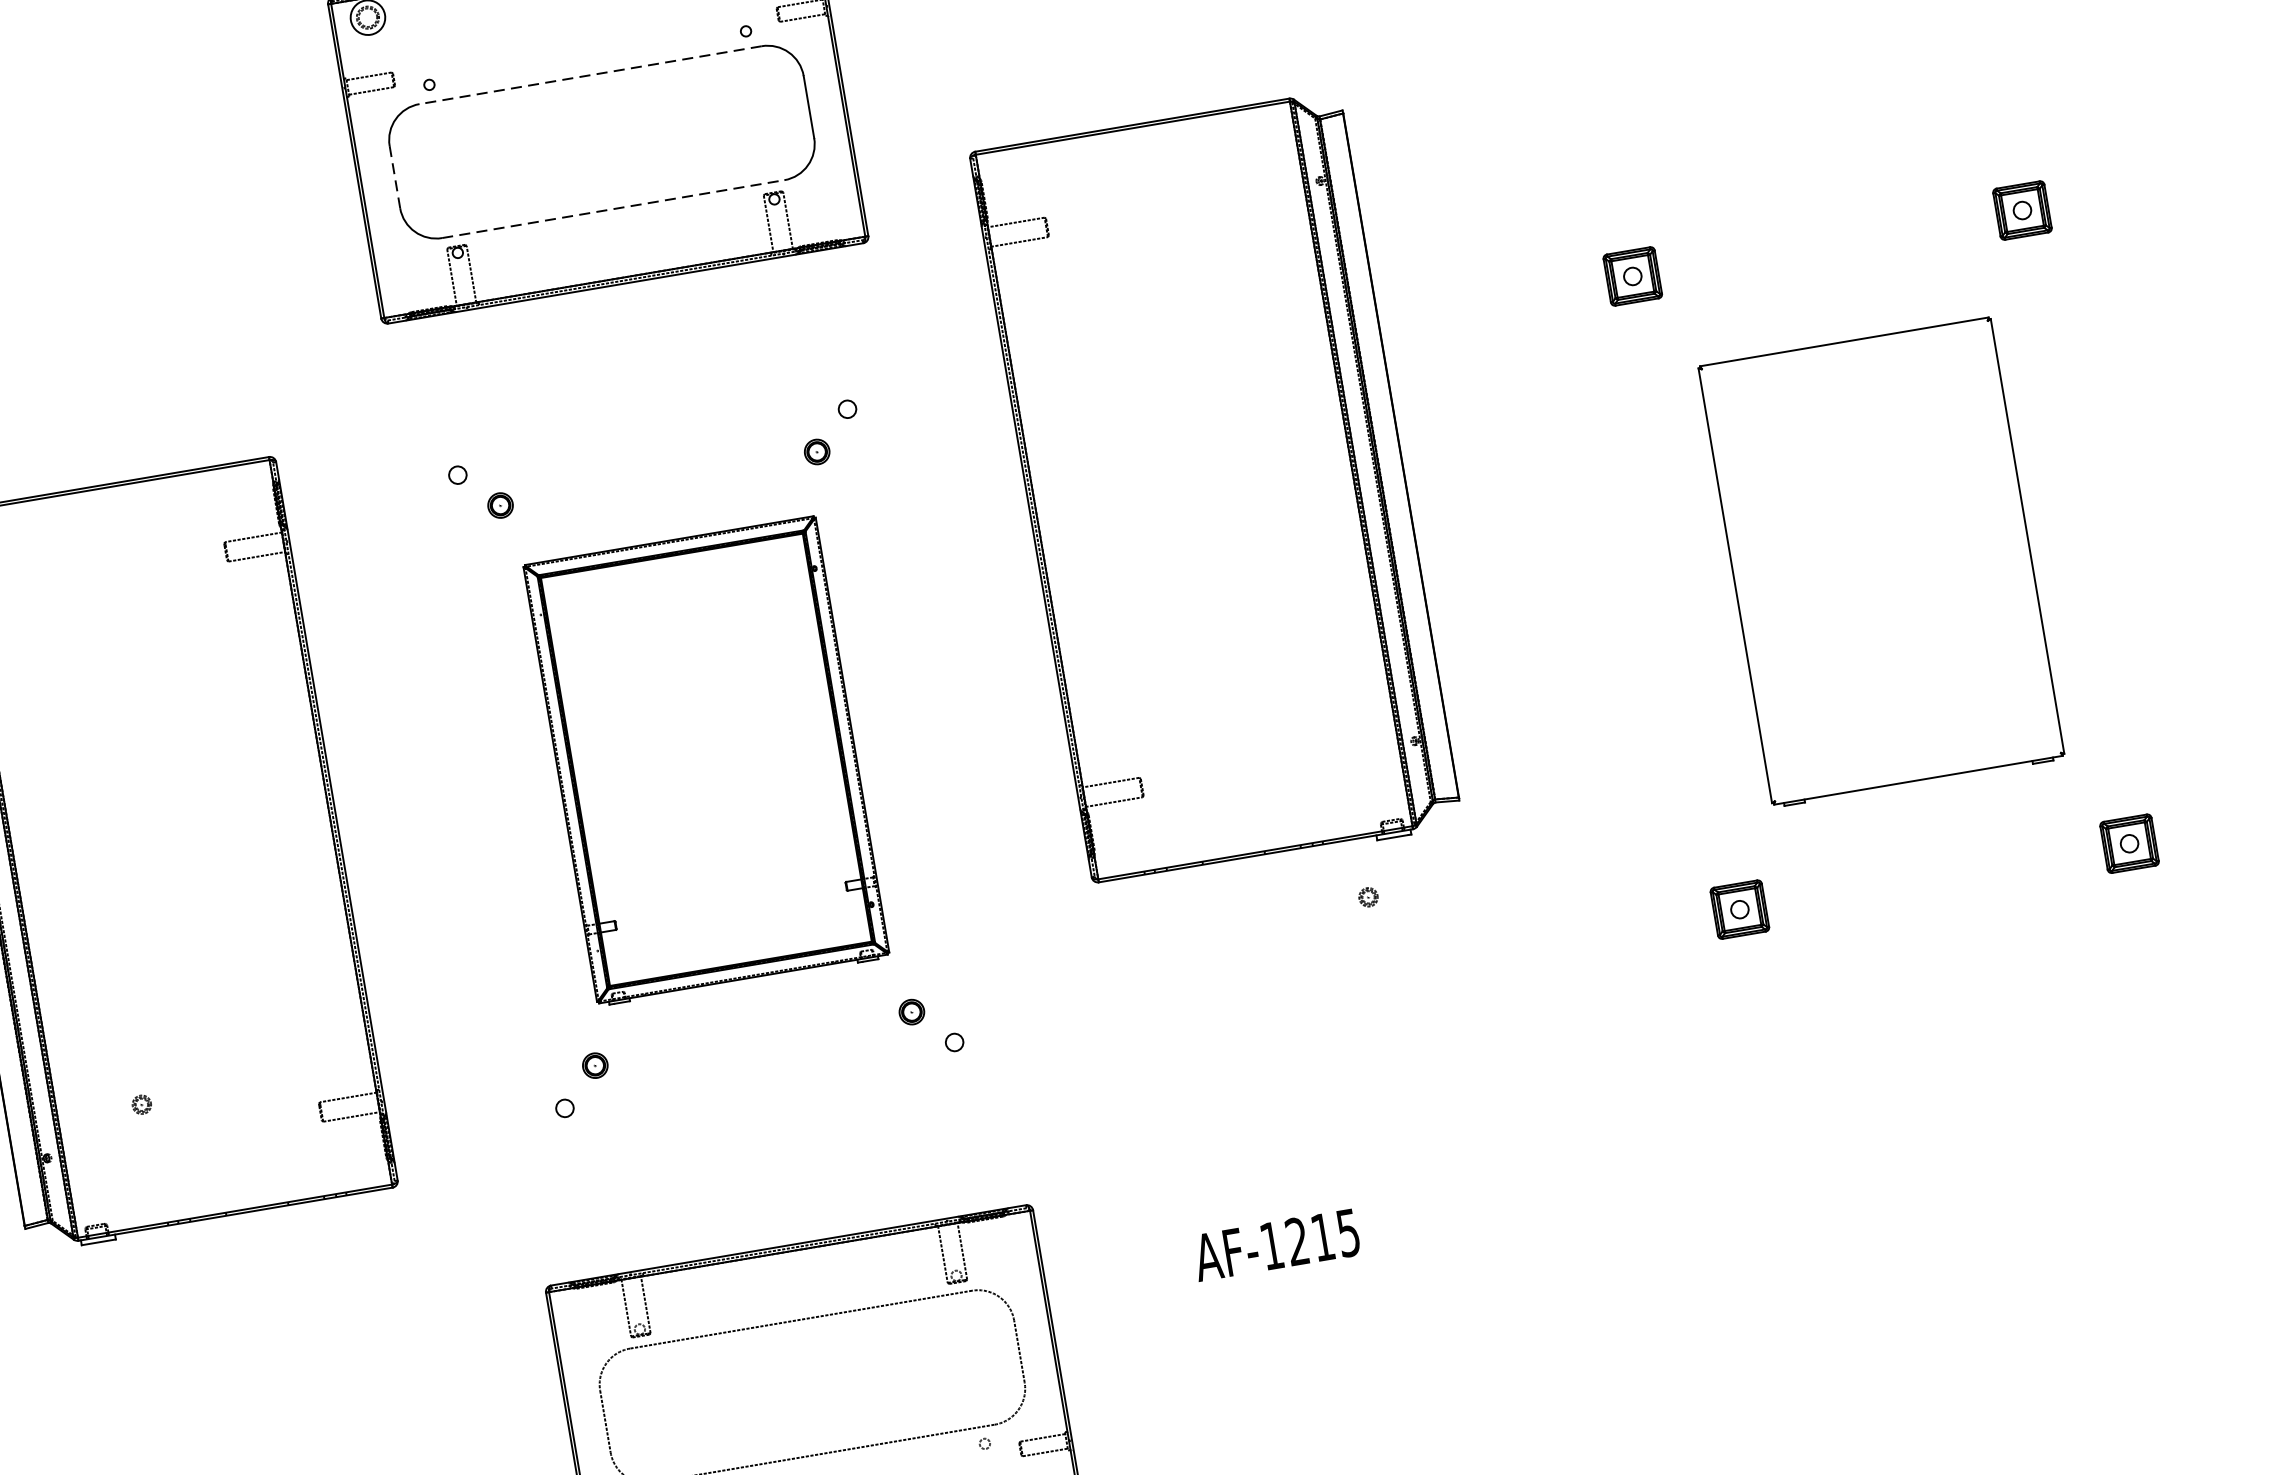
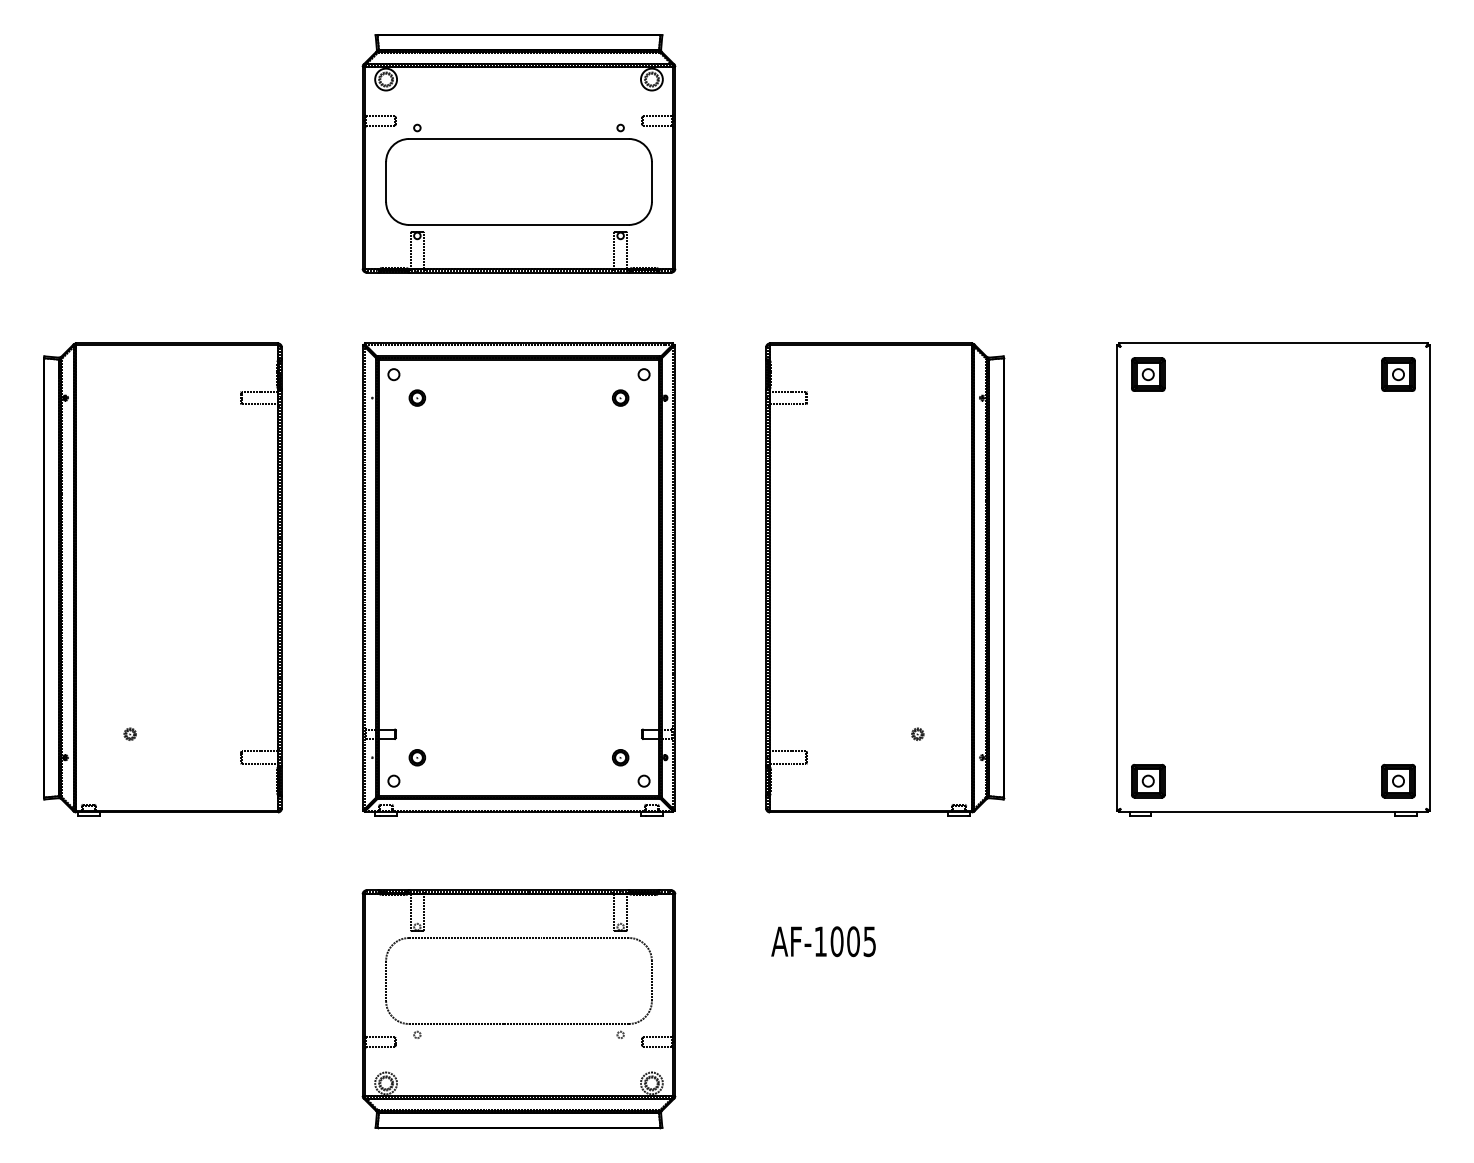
line: (591, 74) -> (519, 138), dashed -> solid
line: (395, 176) -> (386, 181), dashed -> solid
line: (613, 208) -> (519, 224), dashed -> solid
part: (1217, 489) -> (885, 579), moved
part: (1881, 562) -> (1273, 579), size x1.67
part: (705, 761) -> (518, 579), size x1.67
text: (1308, 1239) -> (844, 941), AF-1215 -> AF-1005

